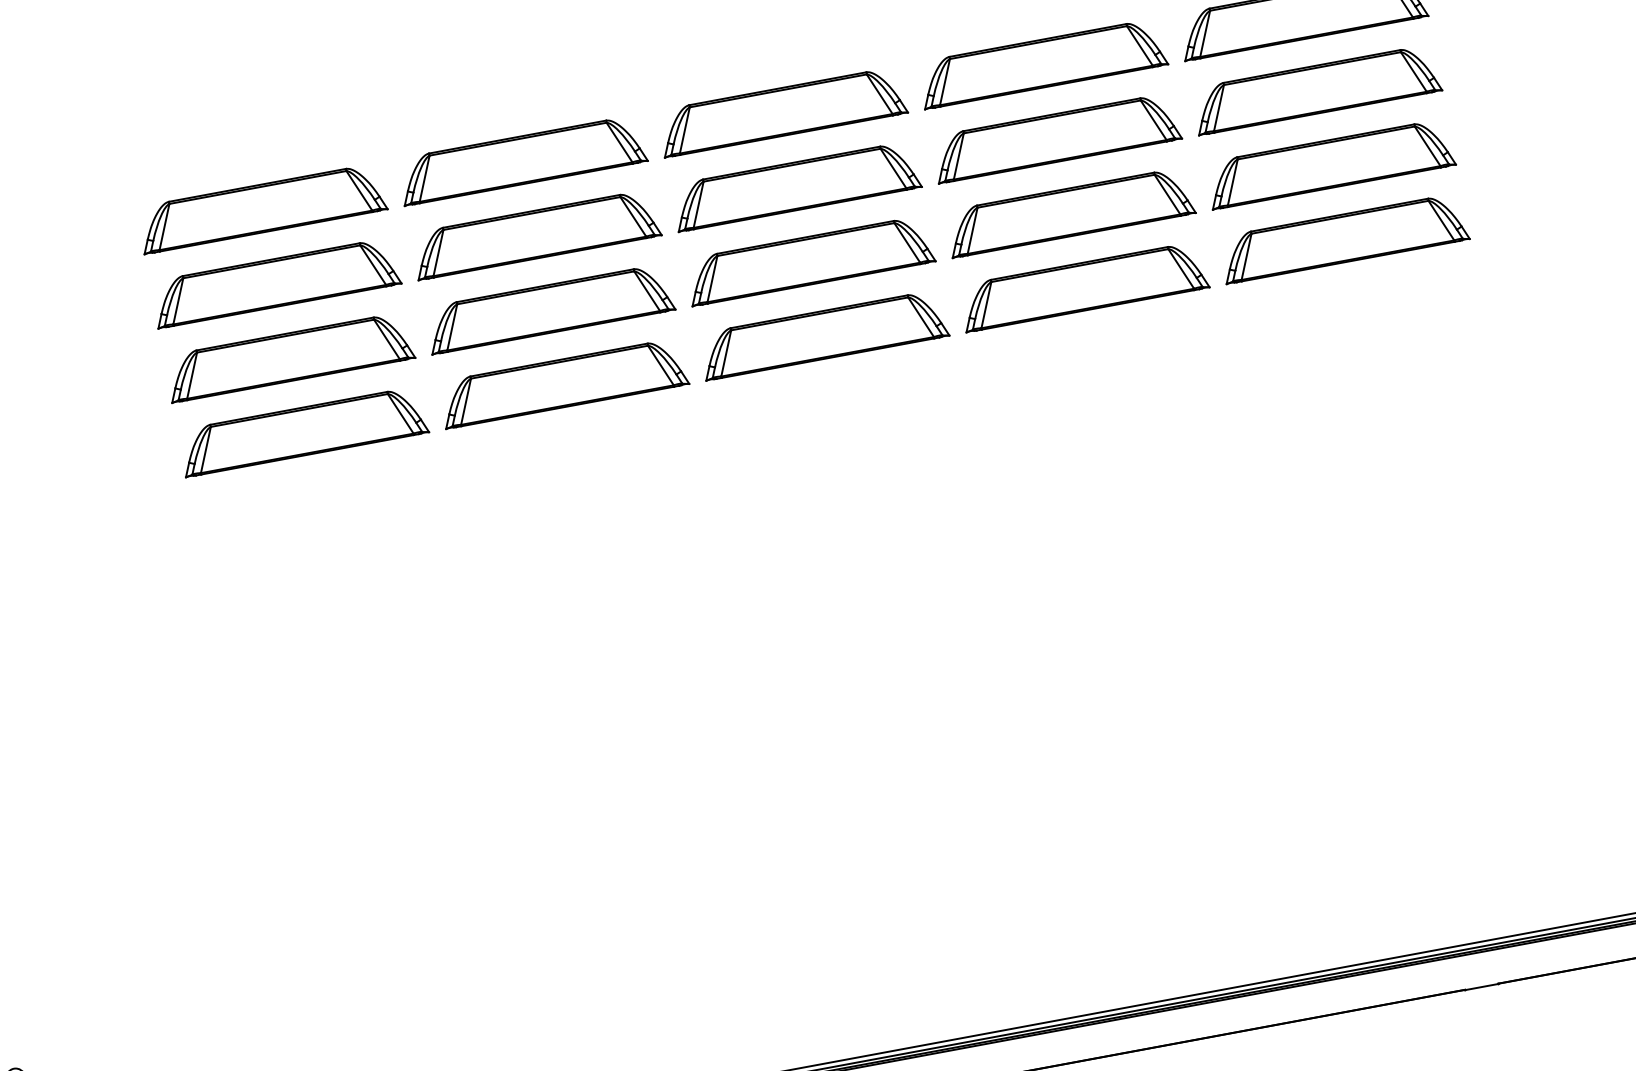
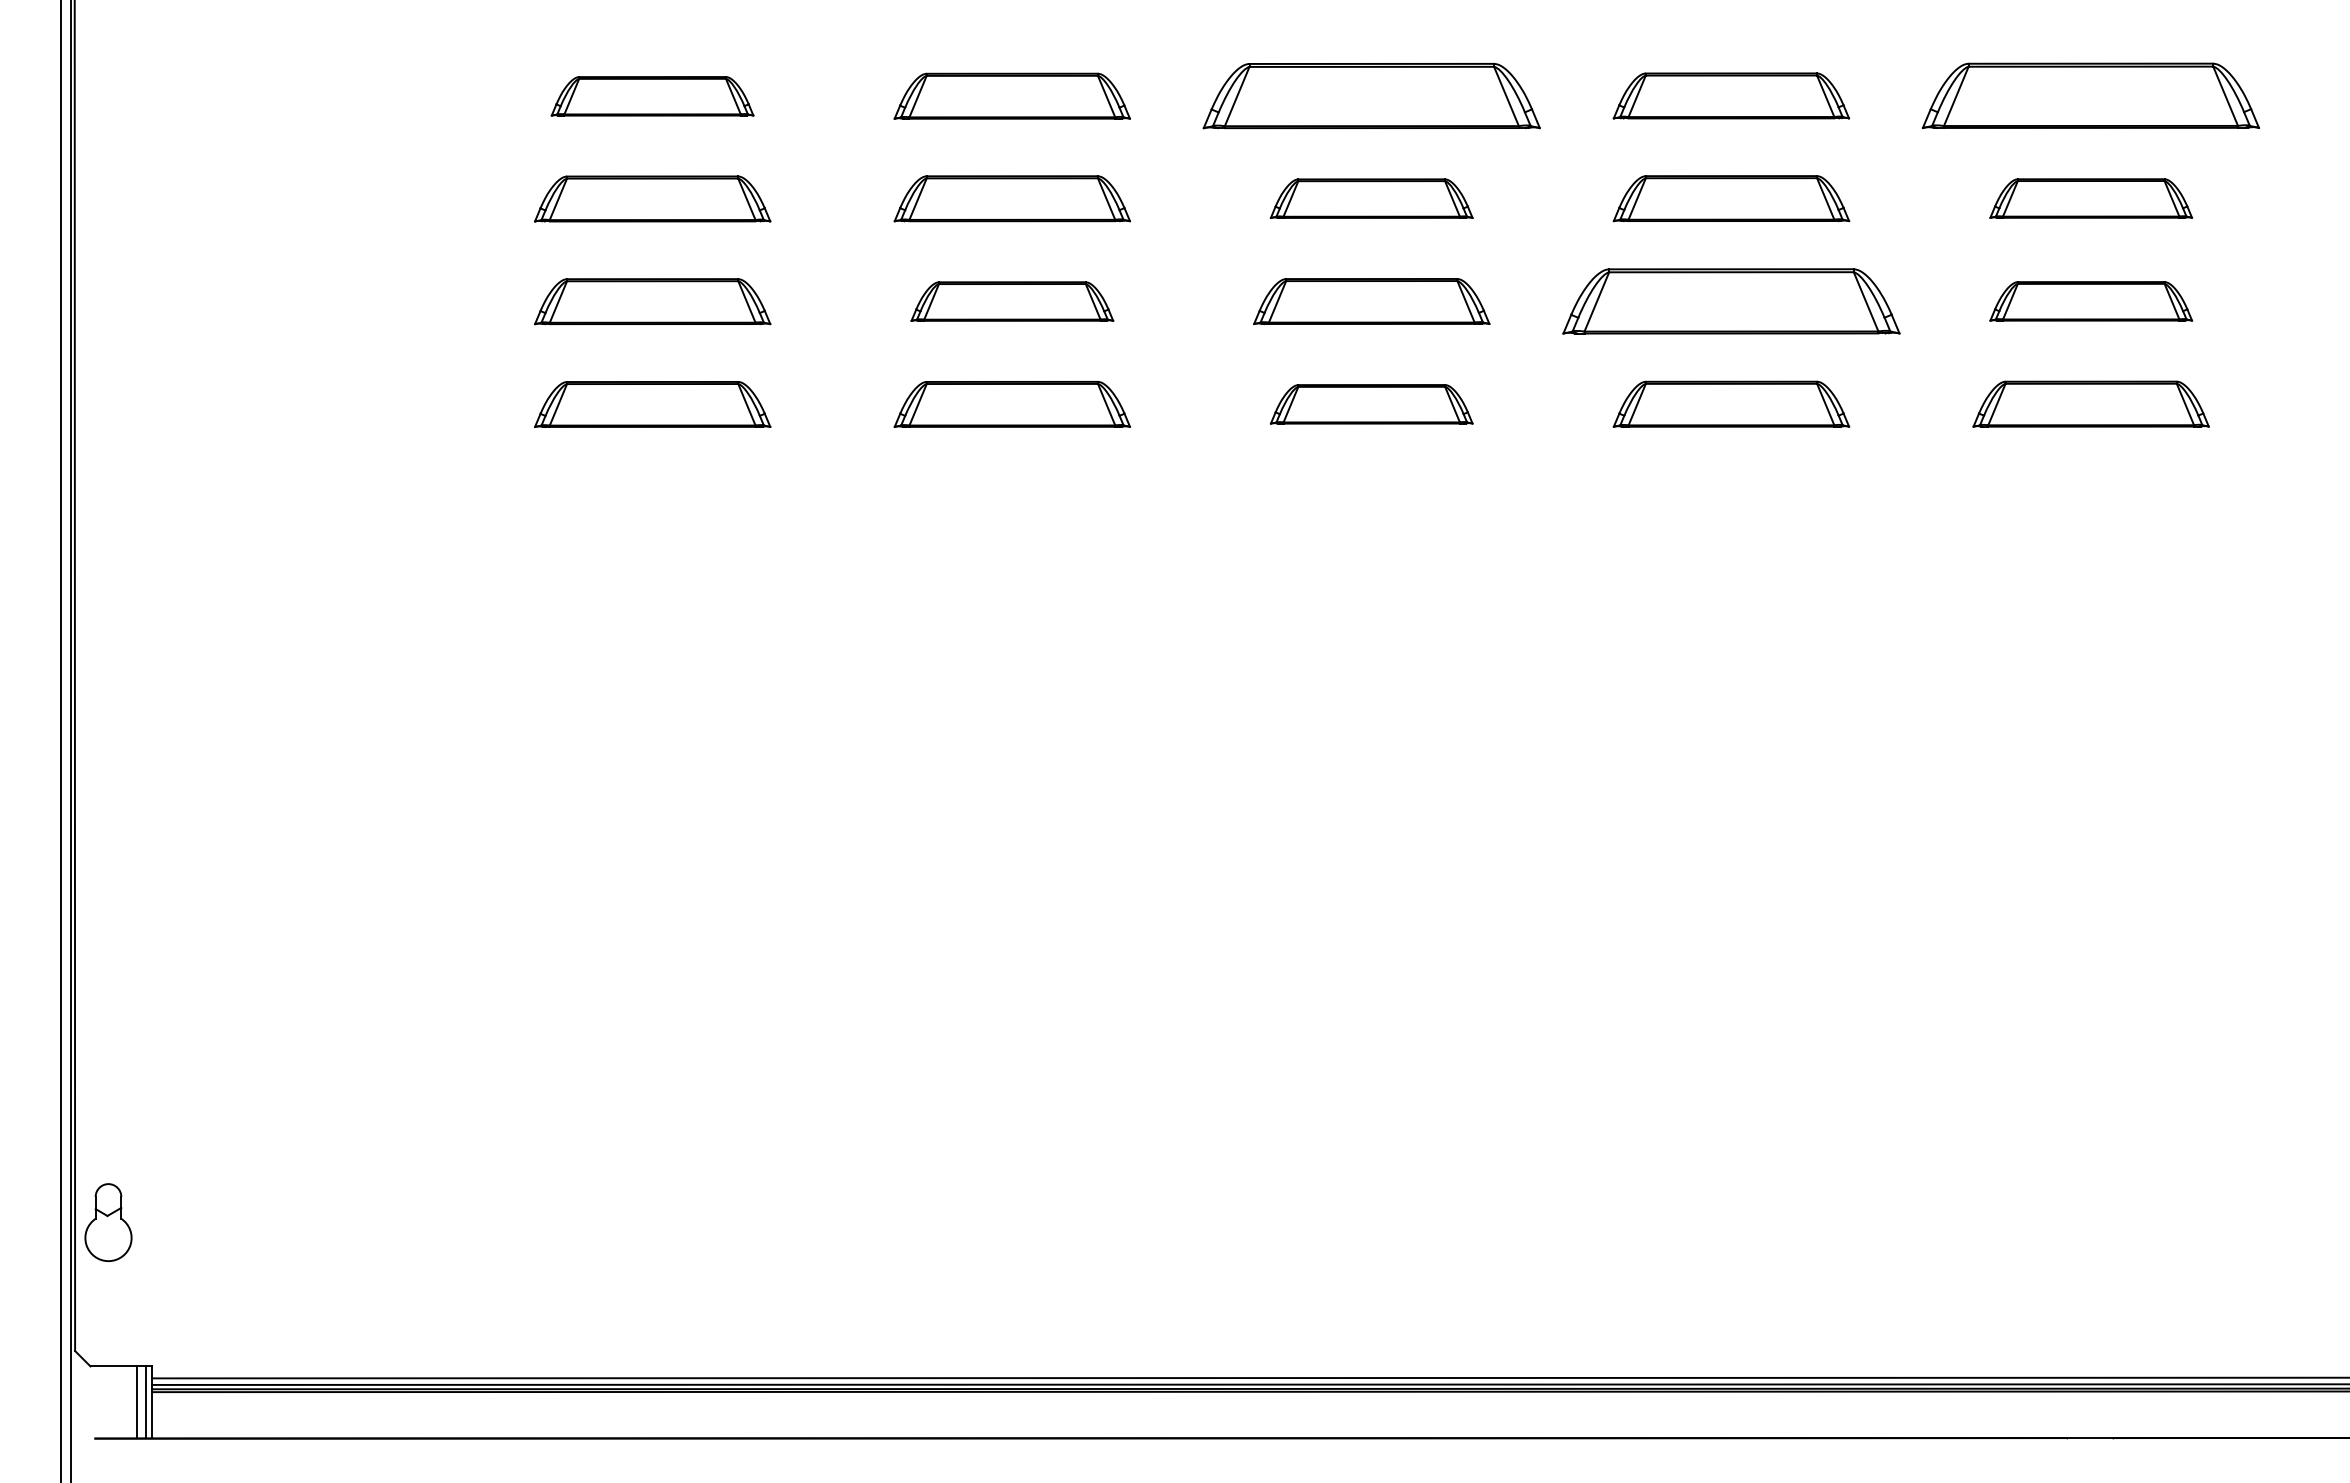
part: (1042, 63) -> (1731, 95), size x0.7
part: (1316, 89) -> (2091, 198), size x0.6
part: (1056, 137) -> (1731, 198), size x0.7
part: (522, 160) -> (1012, 96), size x0.7
part: (1330, 164) -> (2091, 301), size x0.6
part: (795, 186) -> (1371, 198), size x0.6
part: (261, 208) -> (652, 96), size x0.6
part: (535, 234) -> (1012, 198), size x0.7
part: (1344, 238) -> (2091, 404), size x0.7
part: (809, 260) -> (1371, 301), size x0.7
part: (275, 282) -> (652, 198), size x0.7
part: (1083, 286) -> (1731, 404), size x0.7
part: (549, 308) -> (1012, 301), size x0.6
part: (823, 335) -> (1371, 404), size x0.6
part: (289, 357) -> (652, 301), size x0.7
part: (563, 383) -> (1012, 404), size x0.7
part: (303, 431) -> (652, 404), size x0.7

